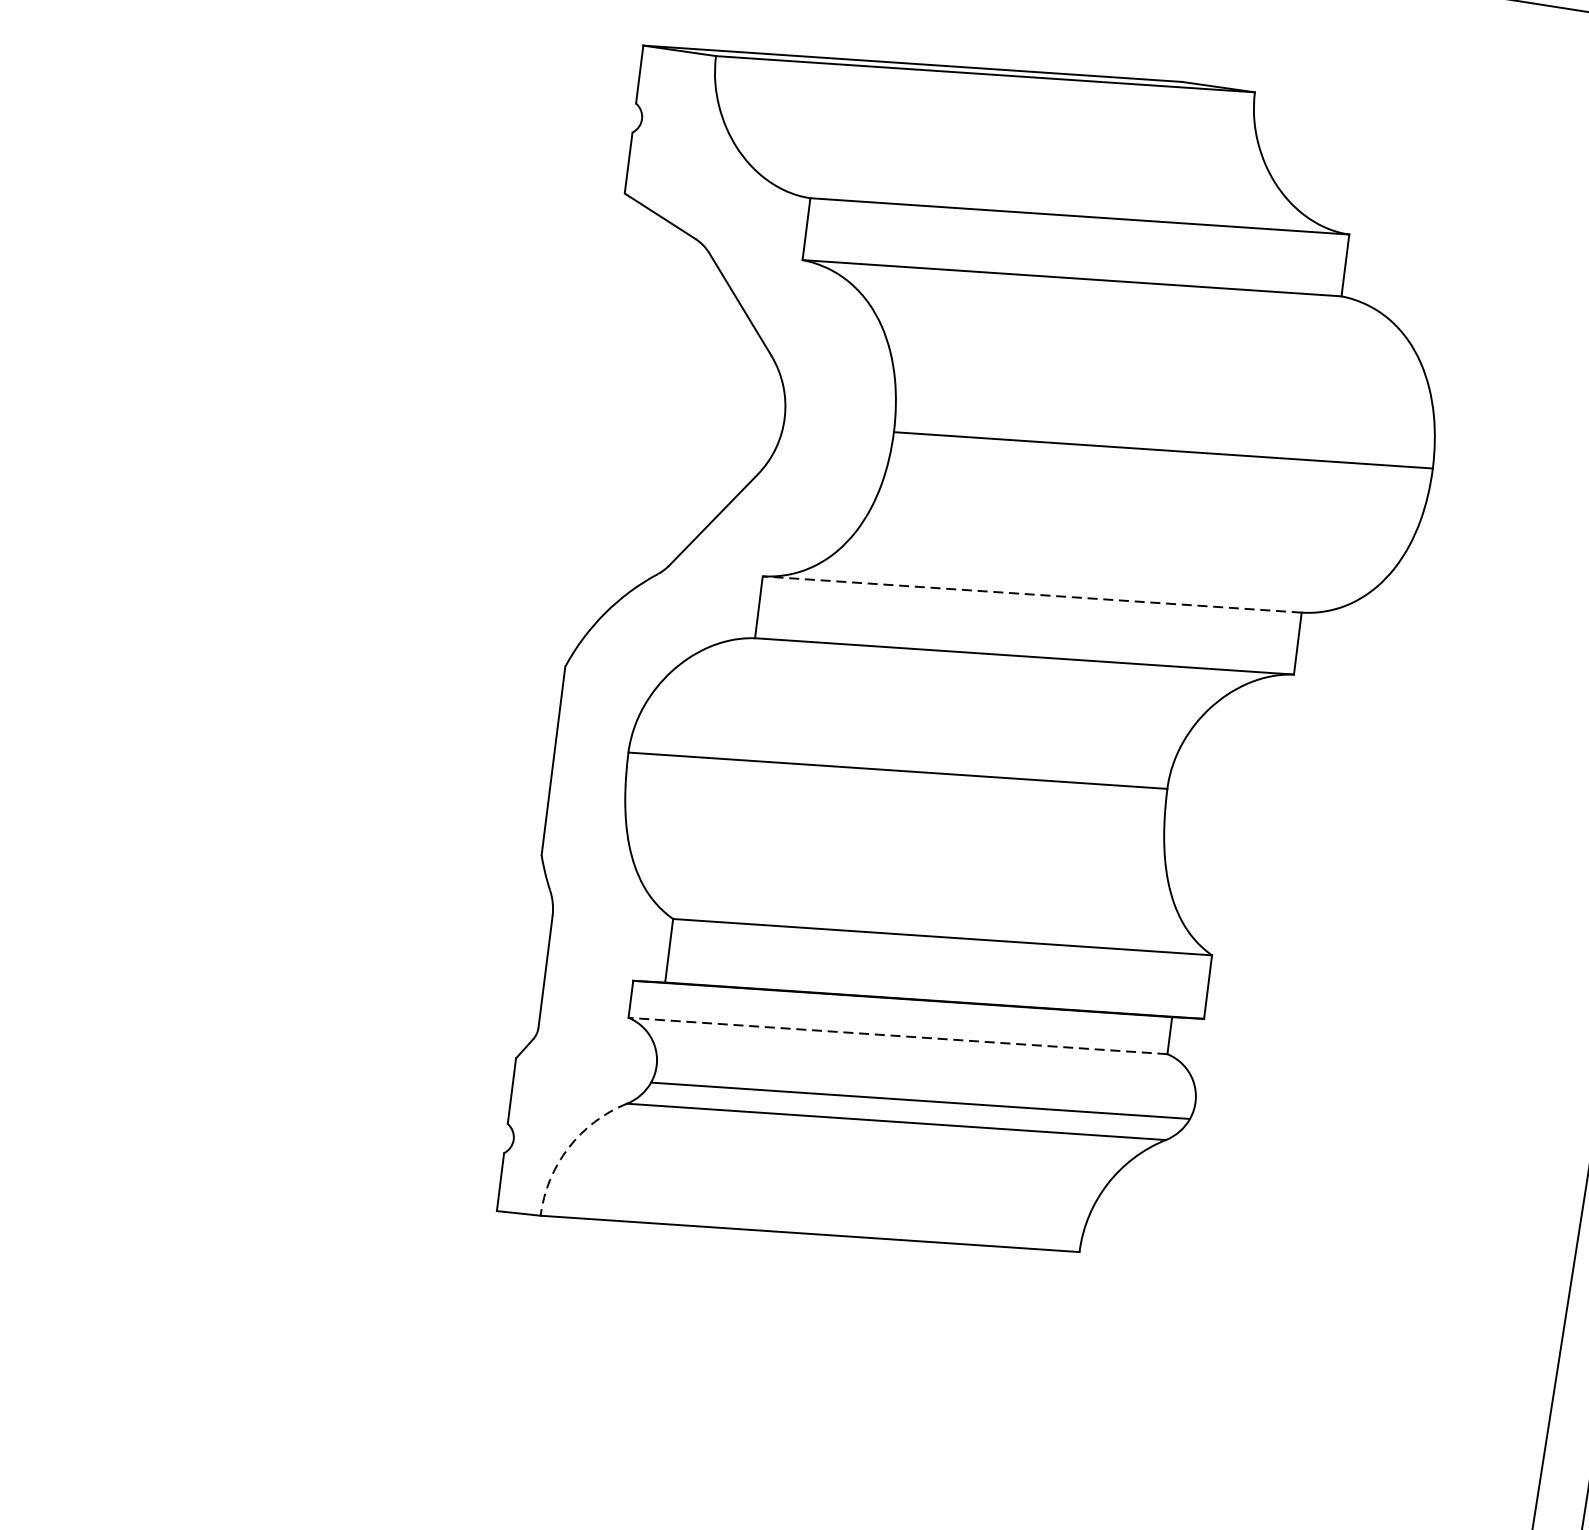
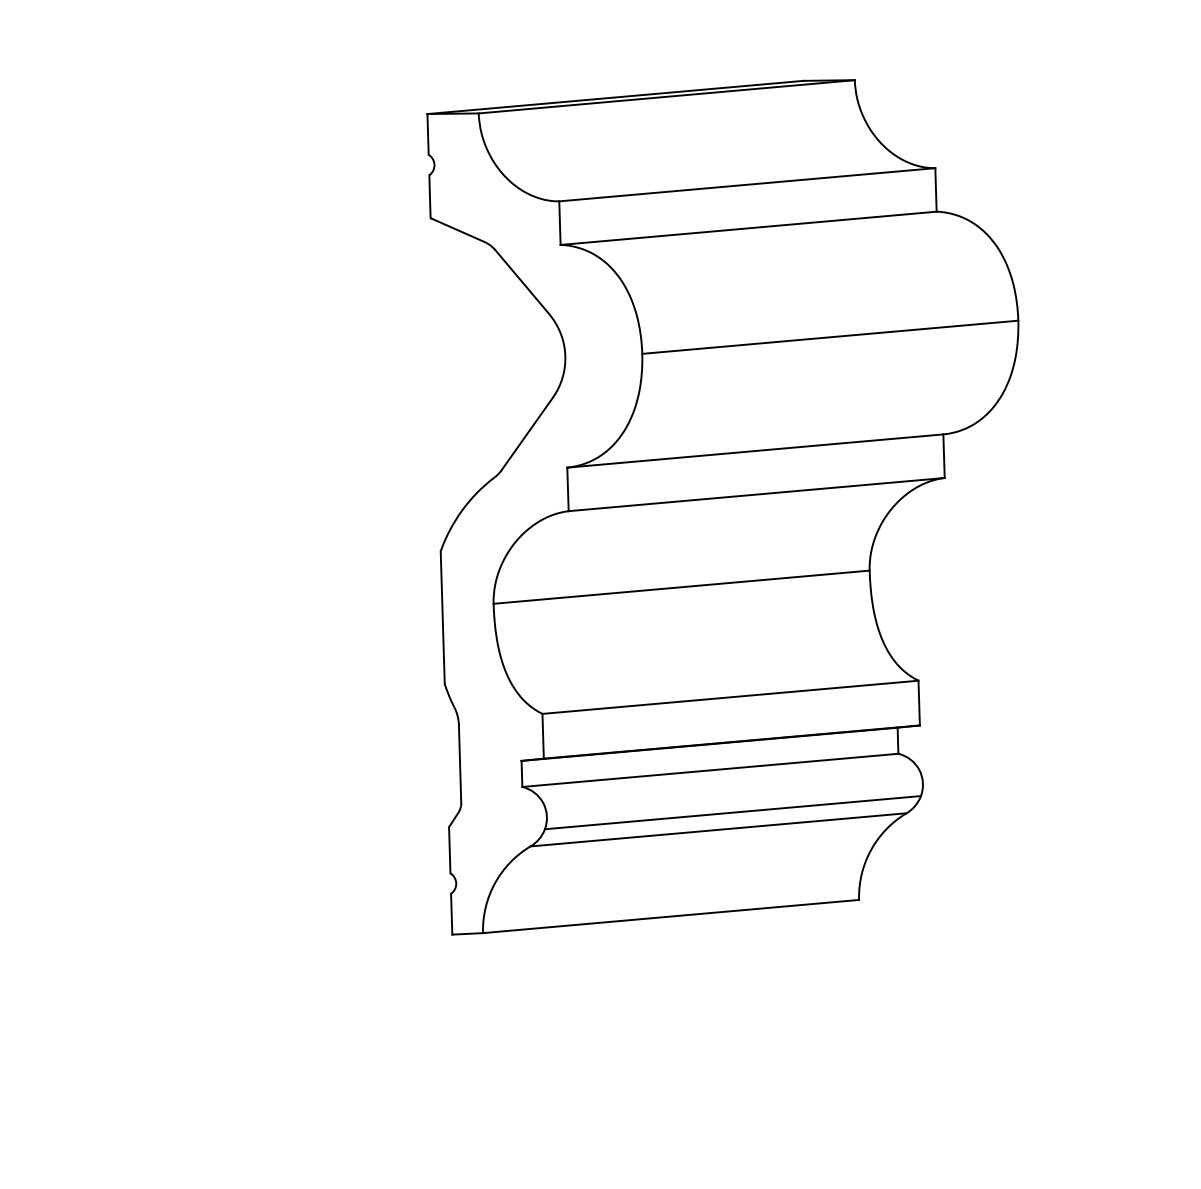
line: (1032, 595) -> (755, 451), dashed -> solid
line: (898, 1036) -> (710, 770), dashed -> solid
arc: (569, 1148) -> (495, 883), dashed -> solid

